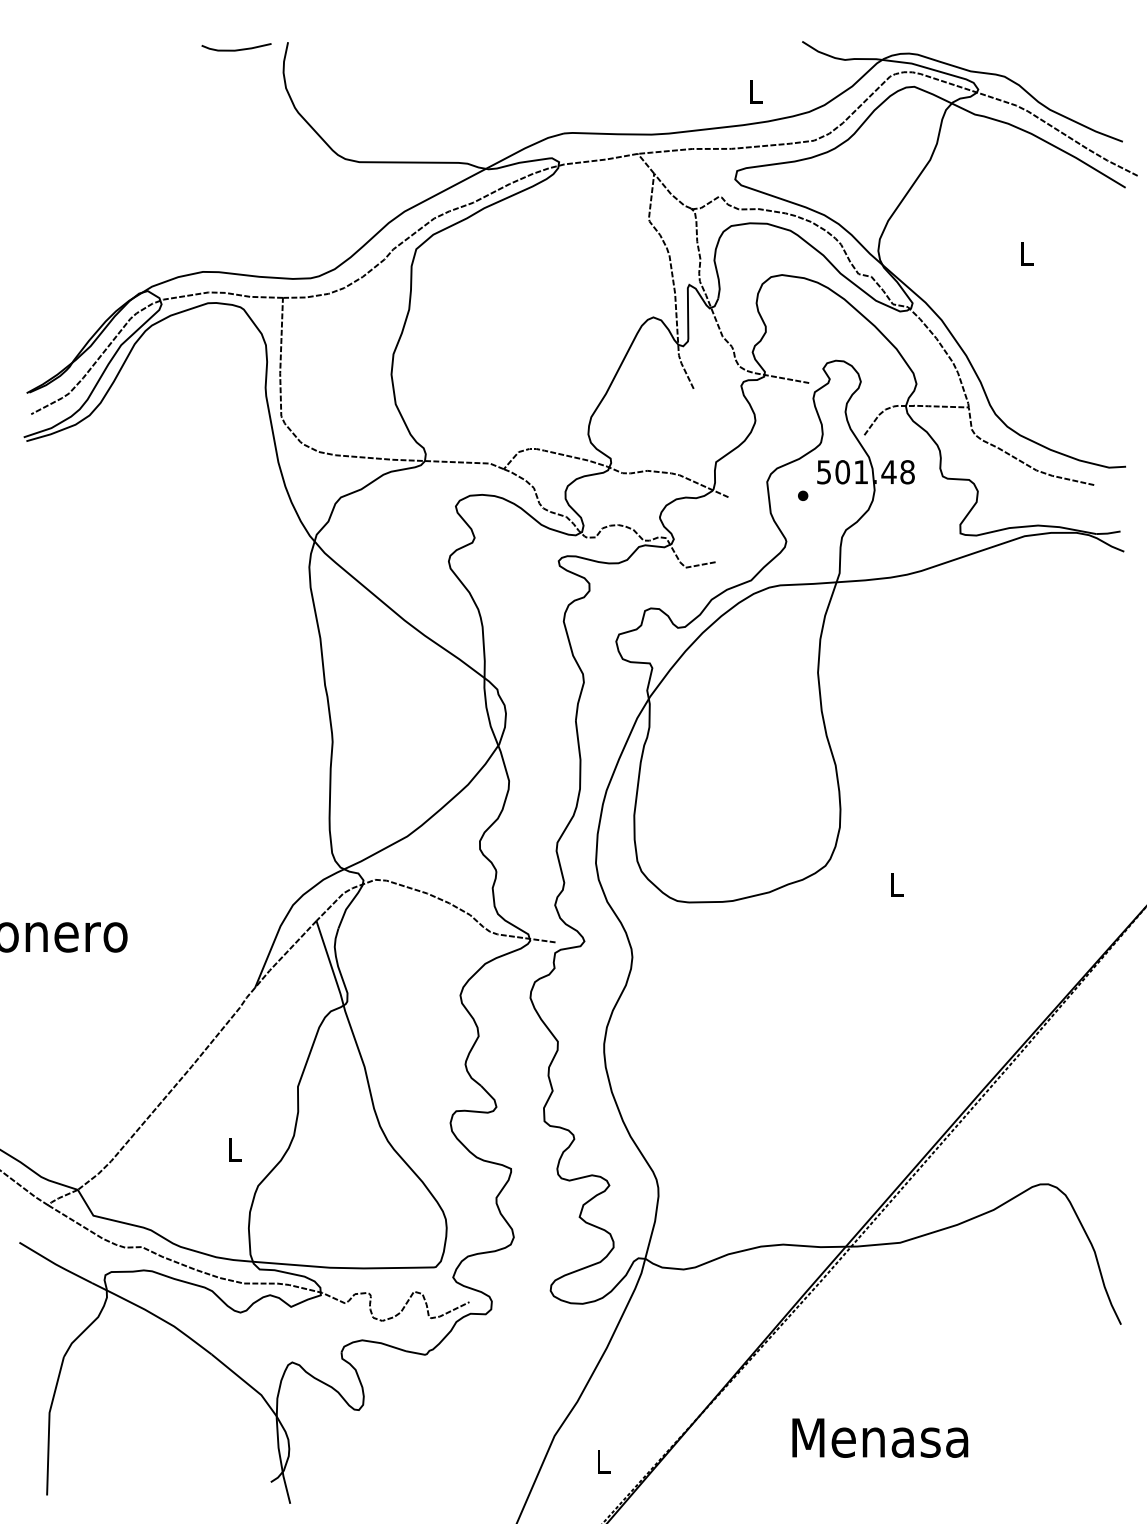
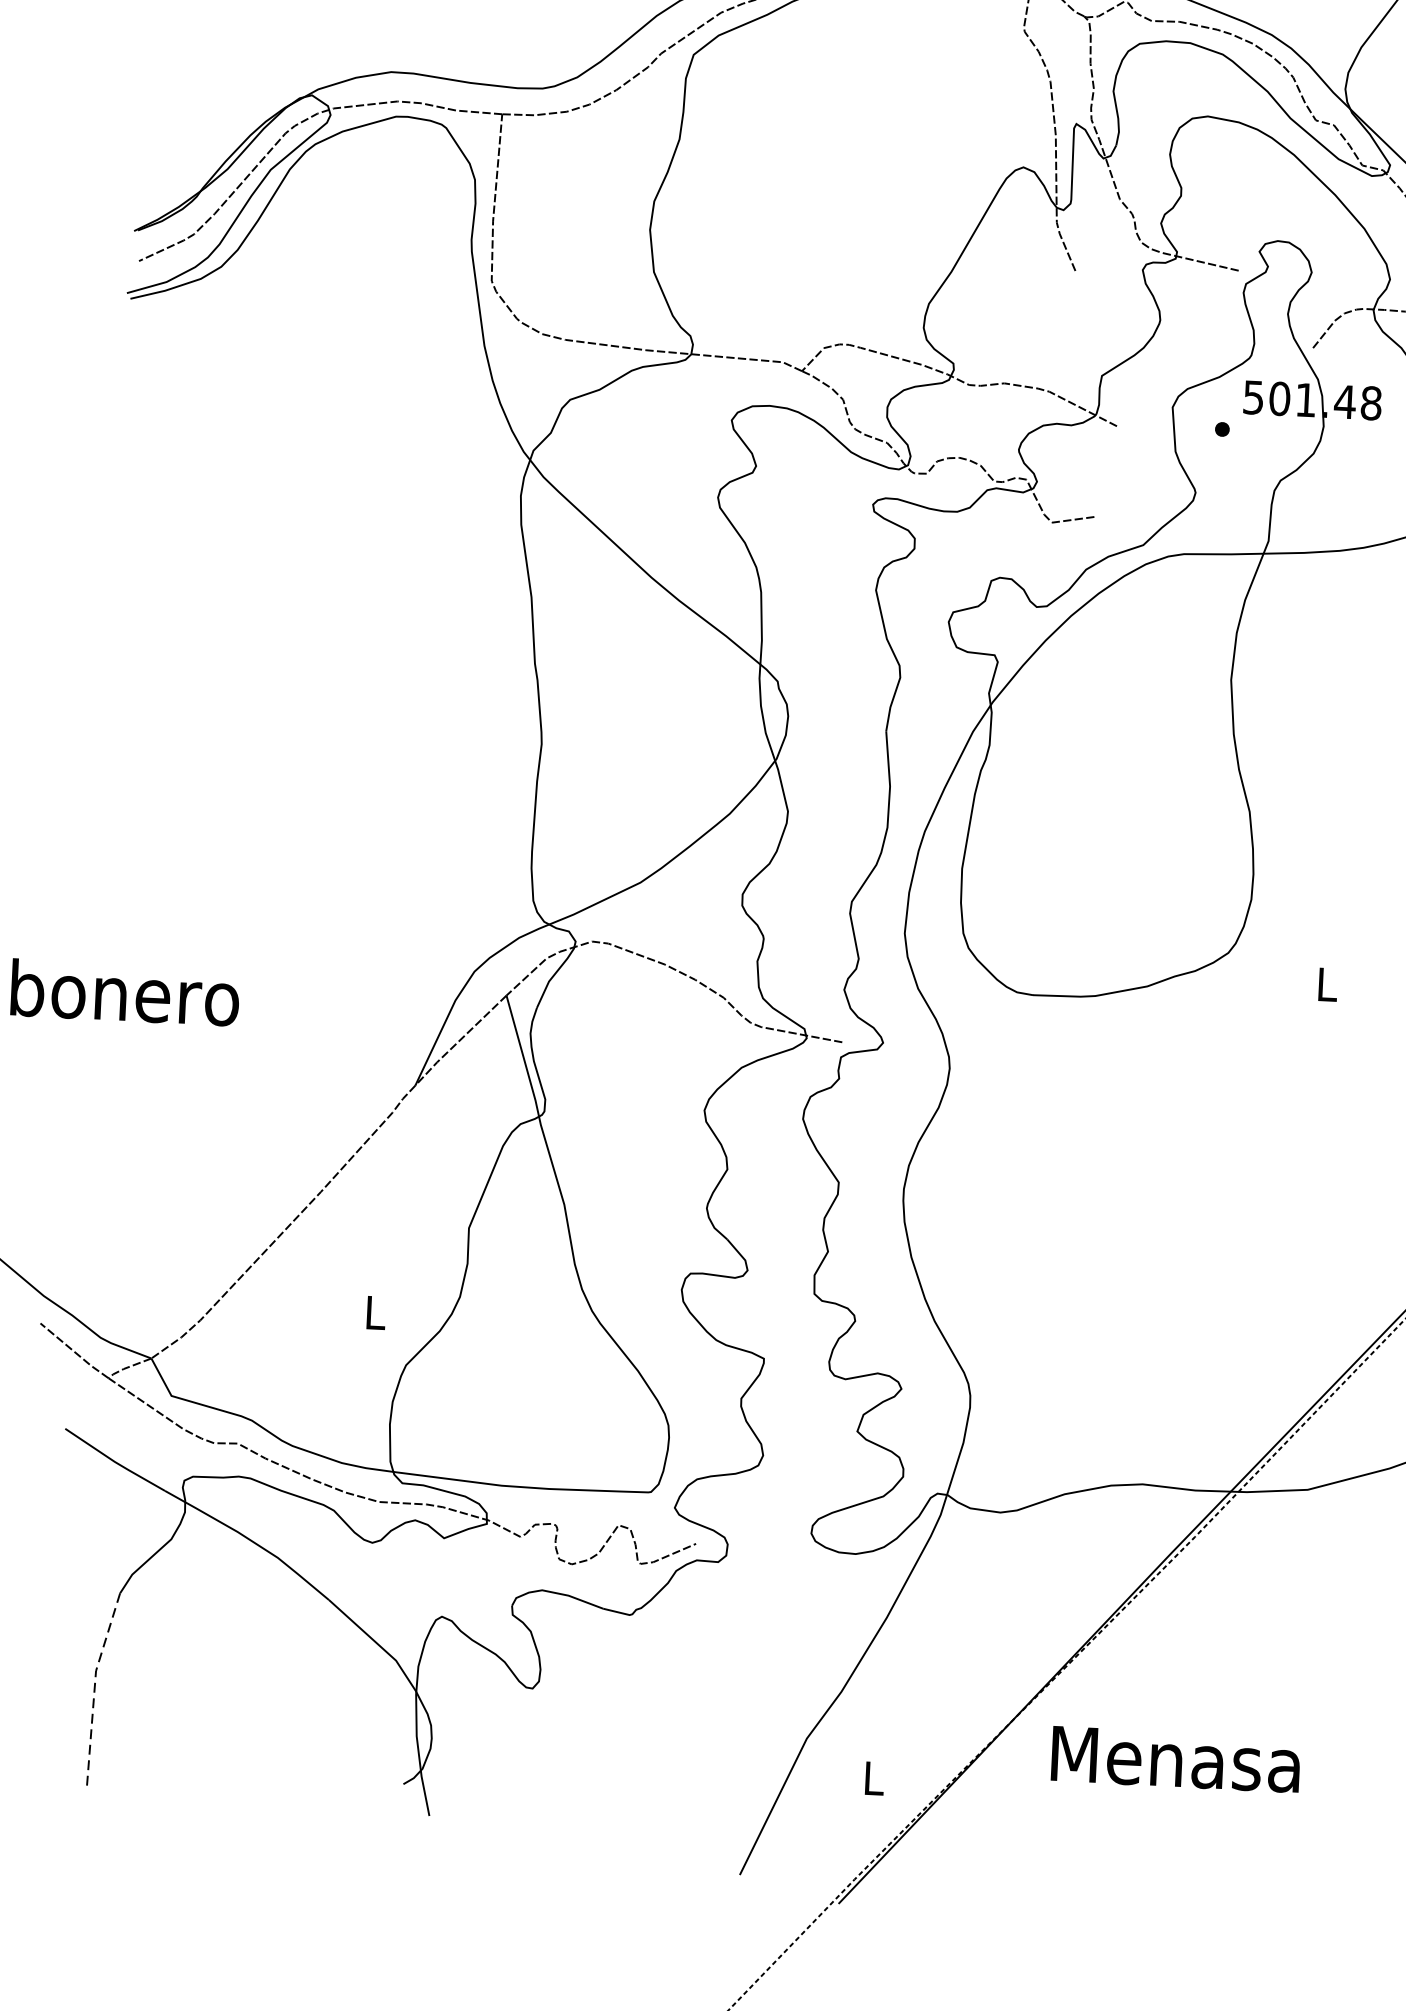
line: (49, 1424) -> (95, 1687), solid -> dashed
text: (880, 1437) -> (1176, 1758), moved

